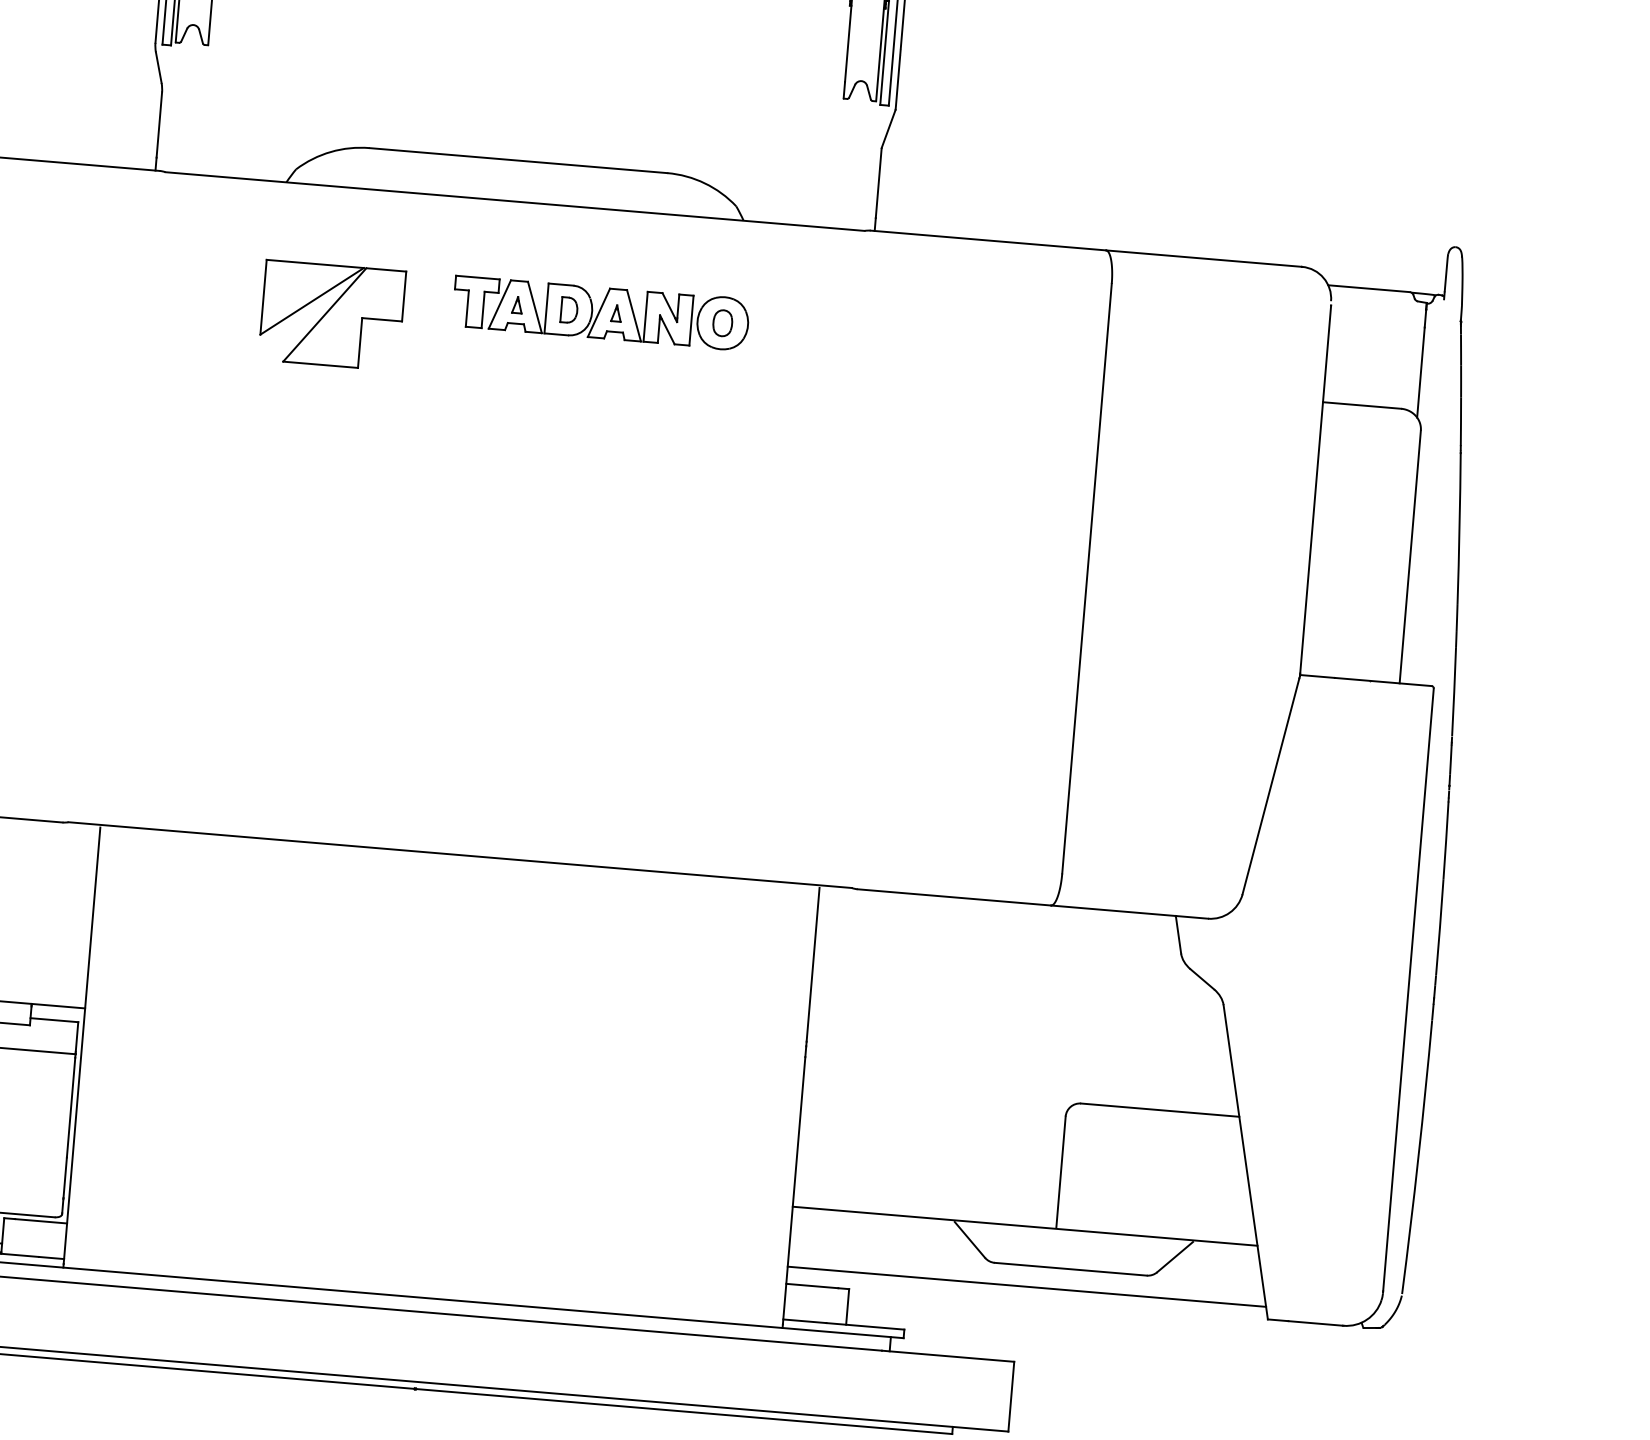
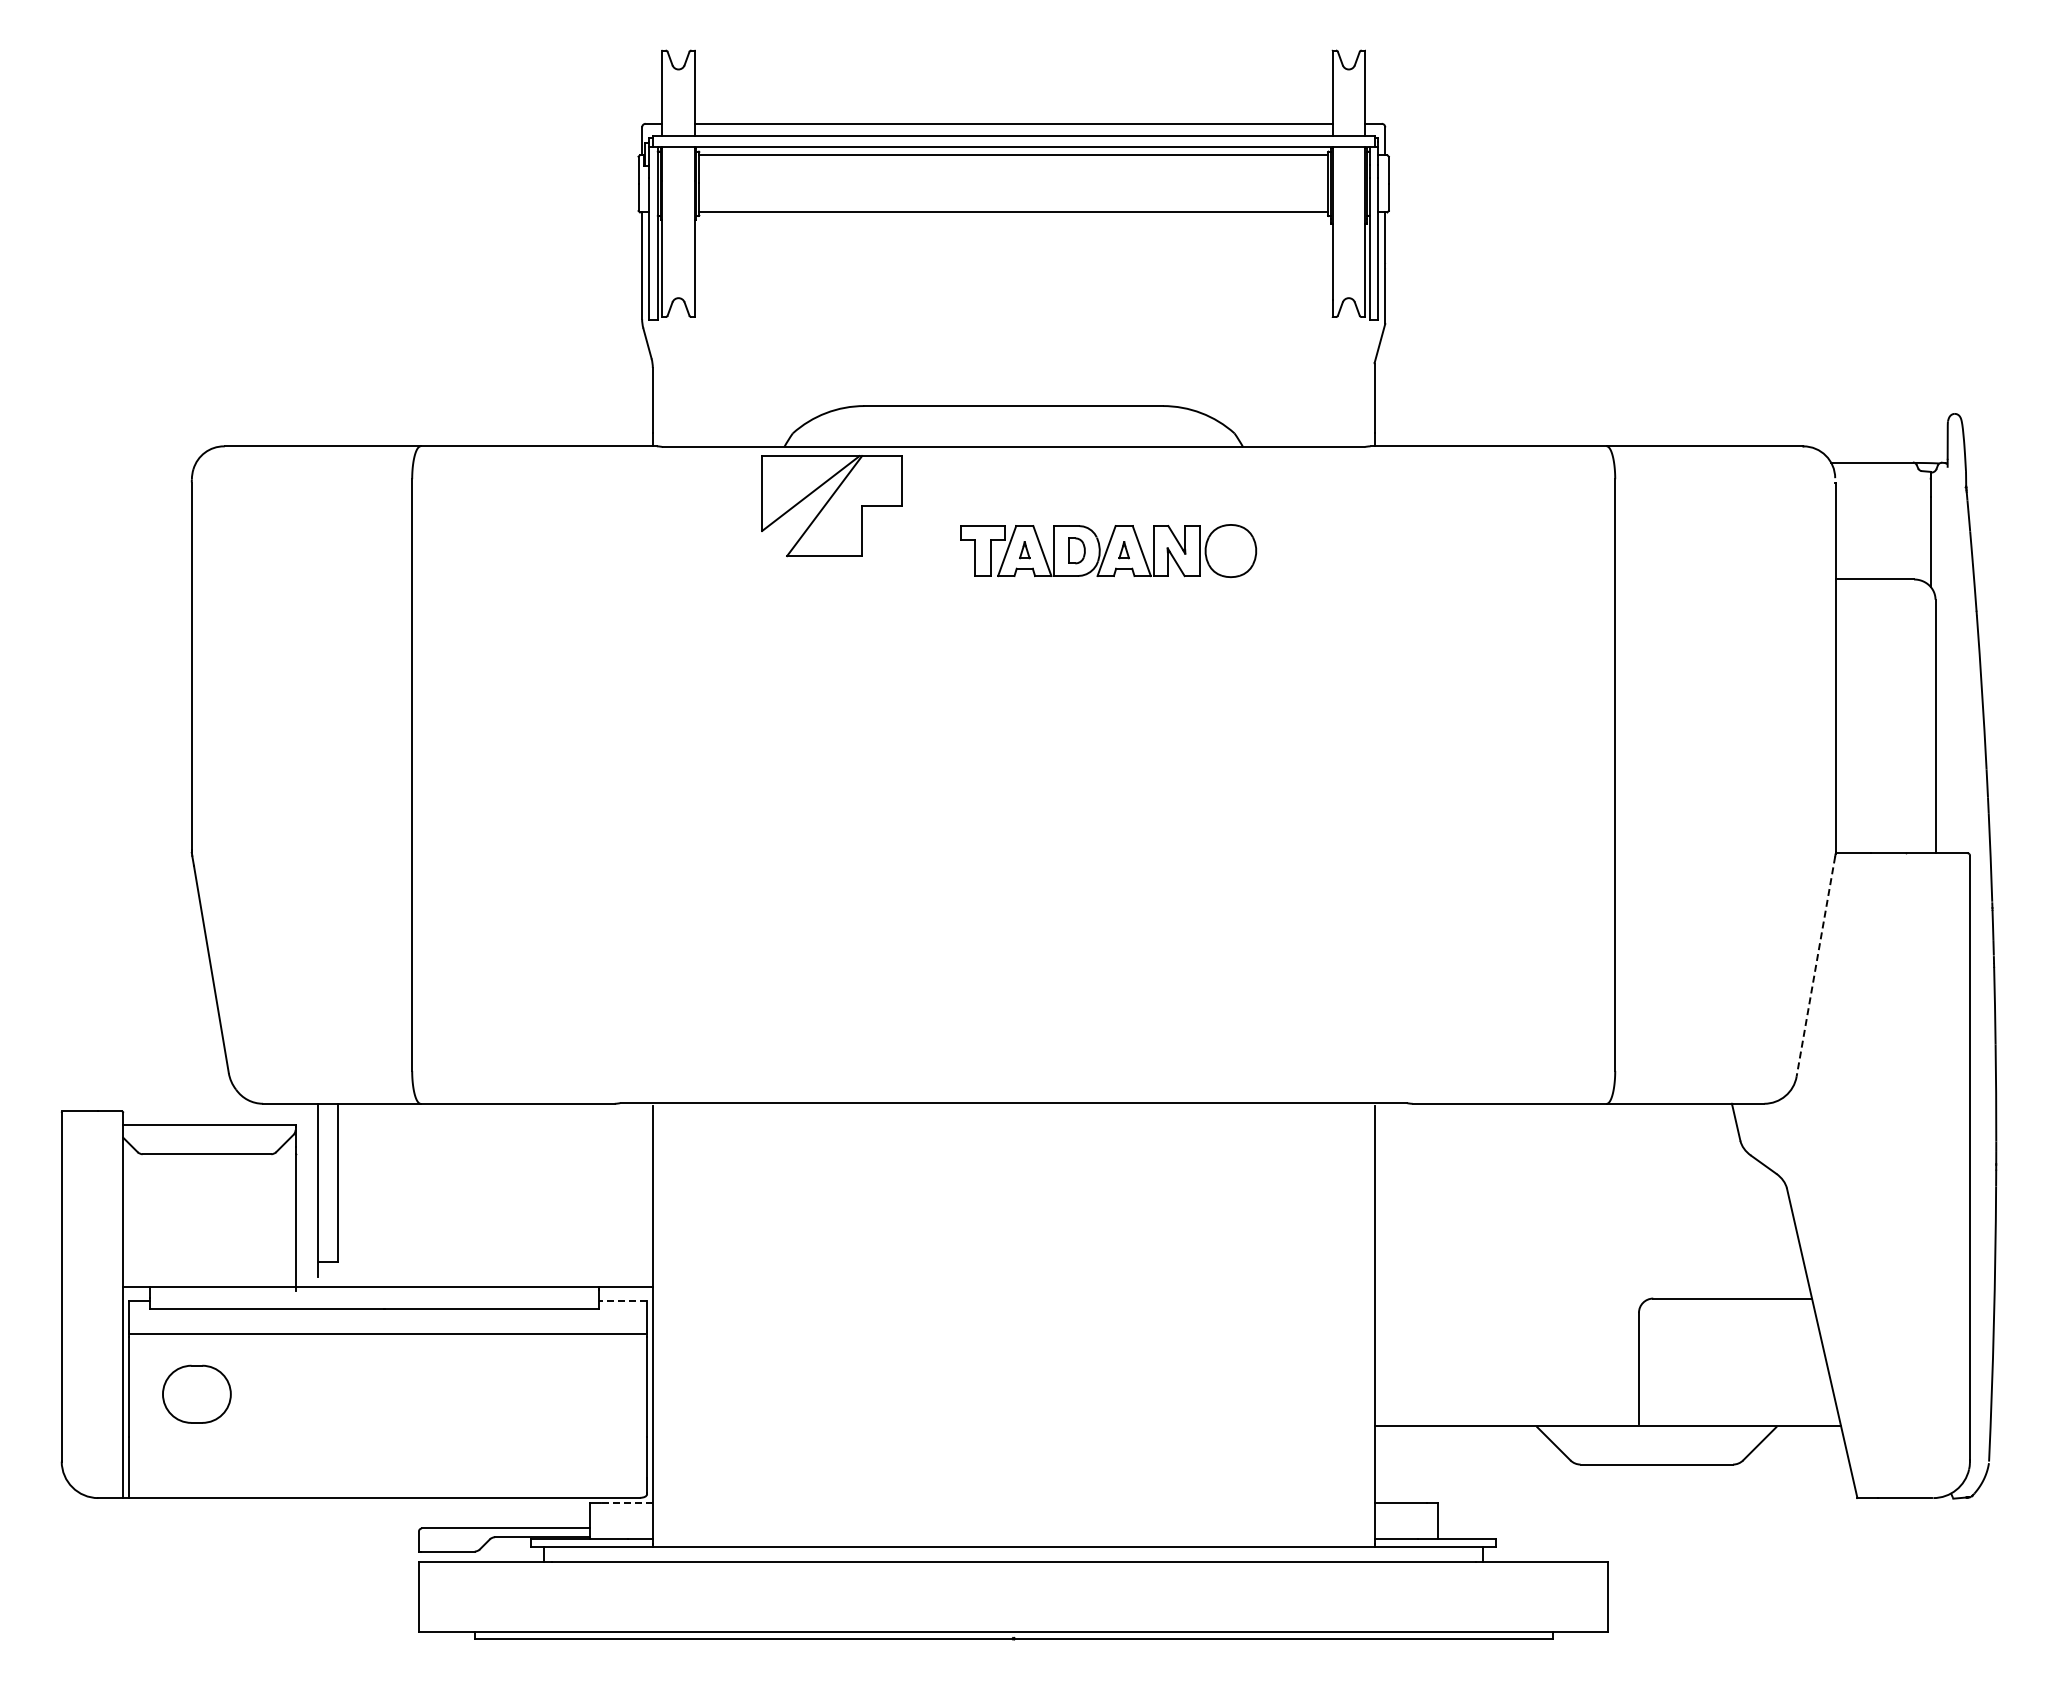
part: (331, 315) -> (831, 506), moved
part: (722, 322) -> (1230, 550), removed
line: (1270, 786) -> (1815, 966), solid -> dashed
line: (54, 1020) -> (623, 1301), solid -> dashed
line: (40, 1220) -> (626, 1502), solid -> dashed
line: (1026, 1286) -> (1614, 1485), removed

